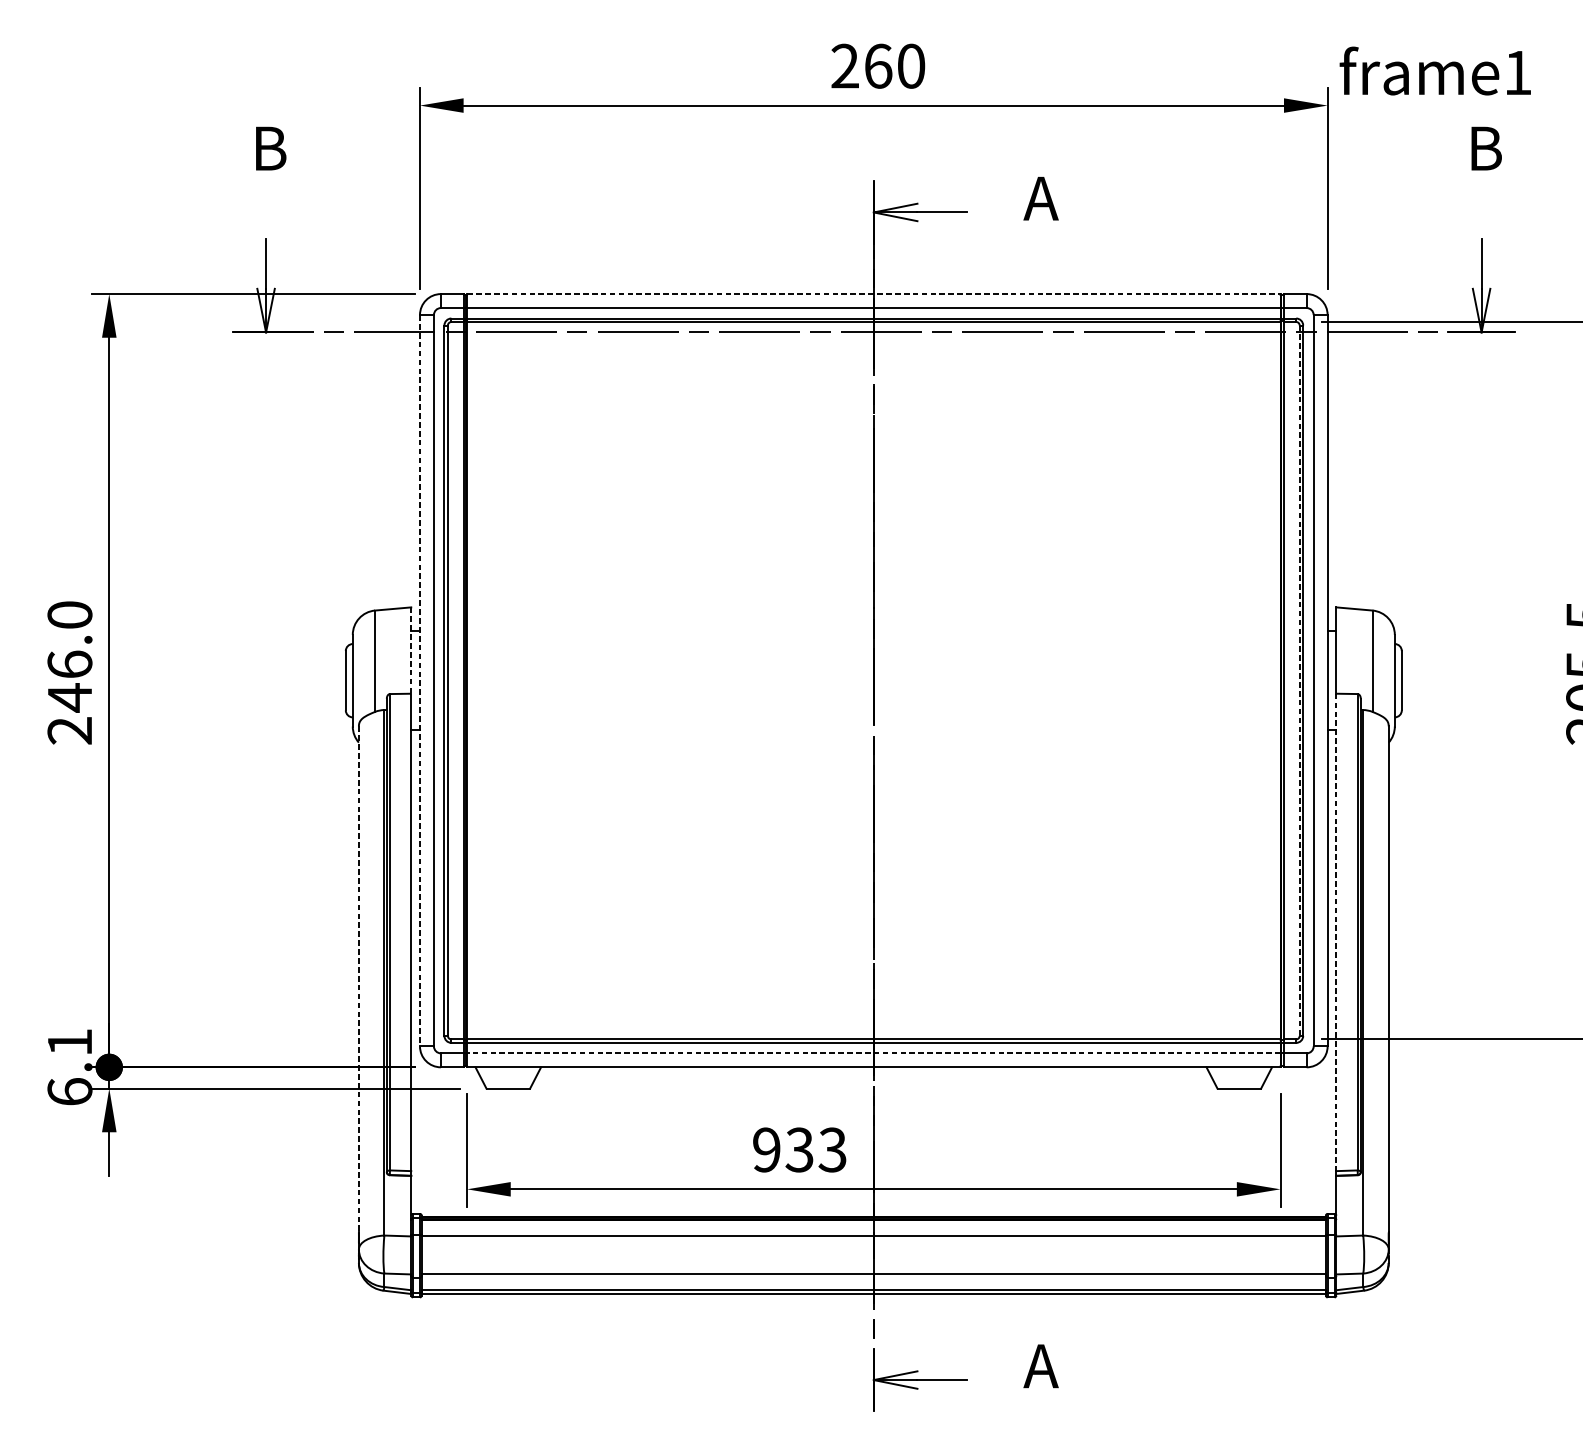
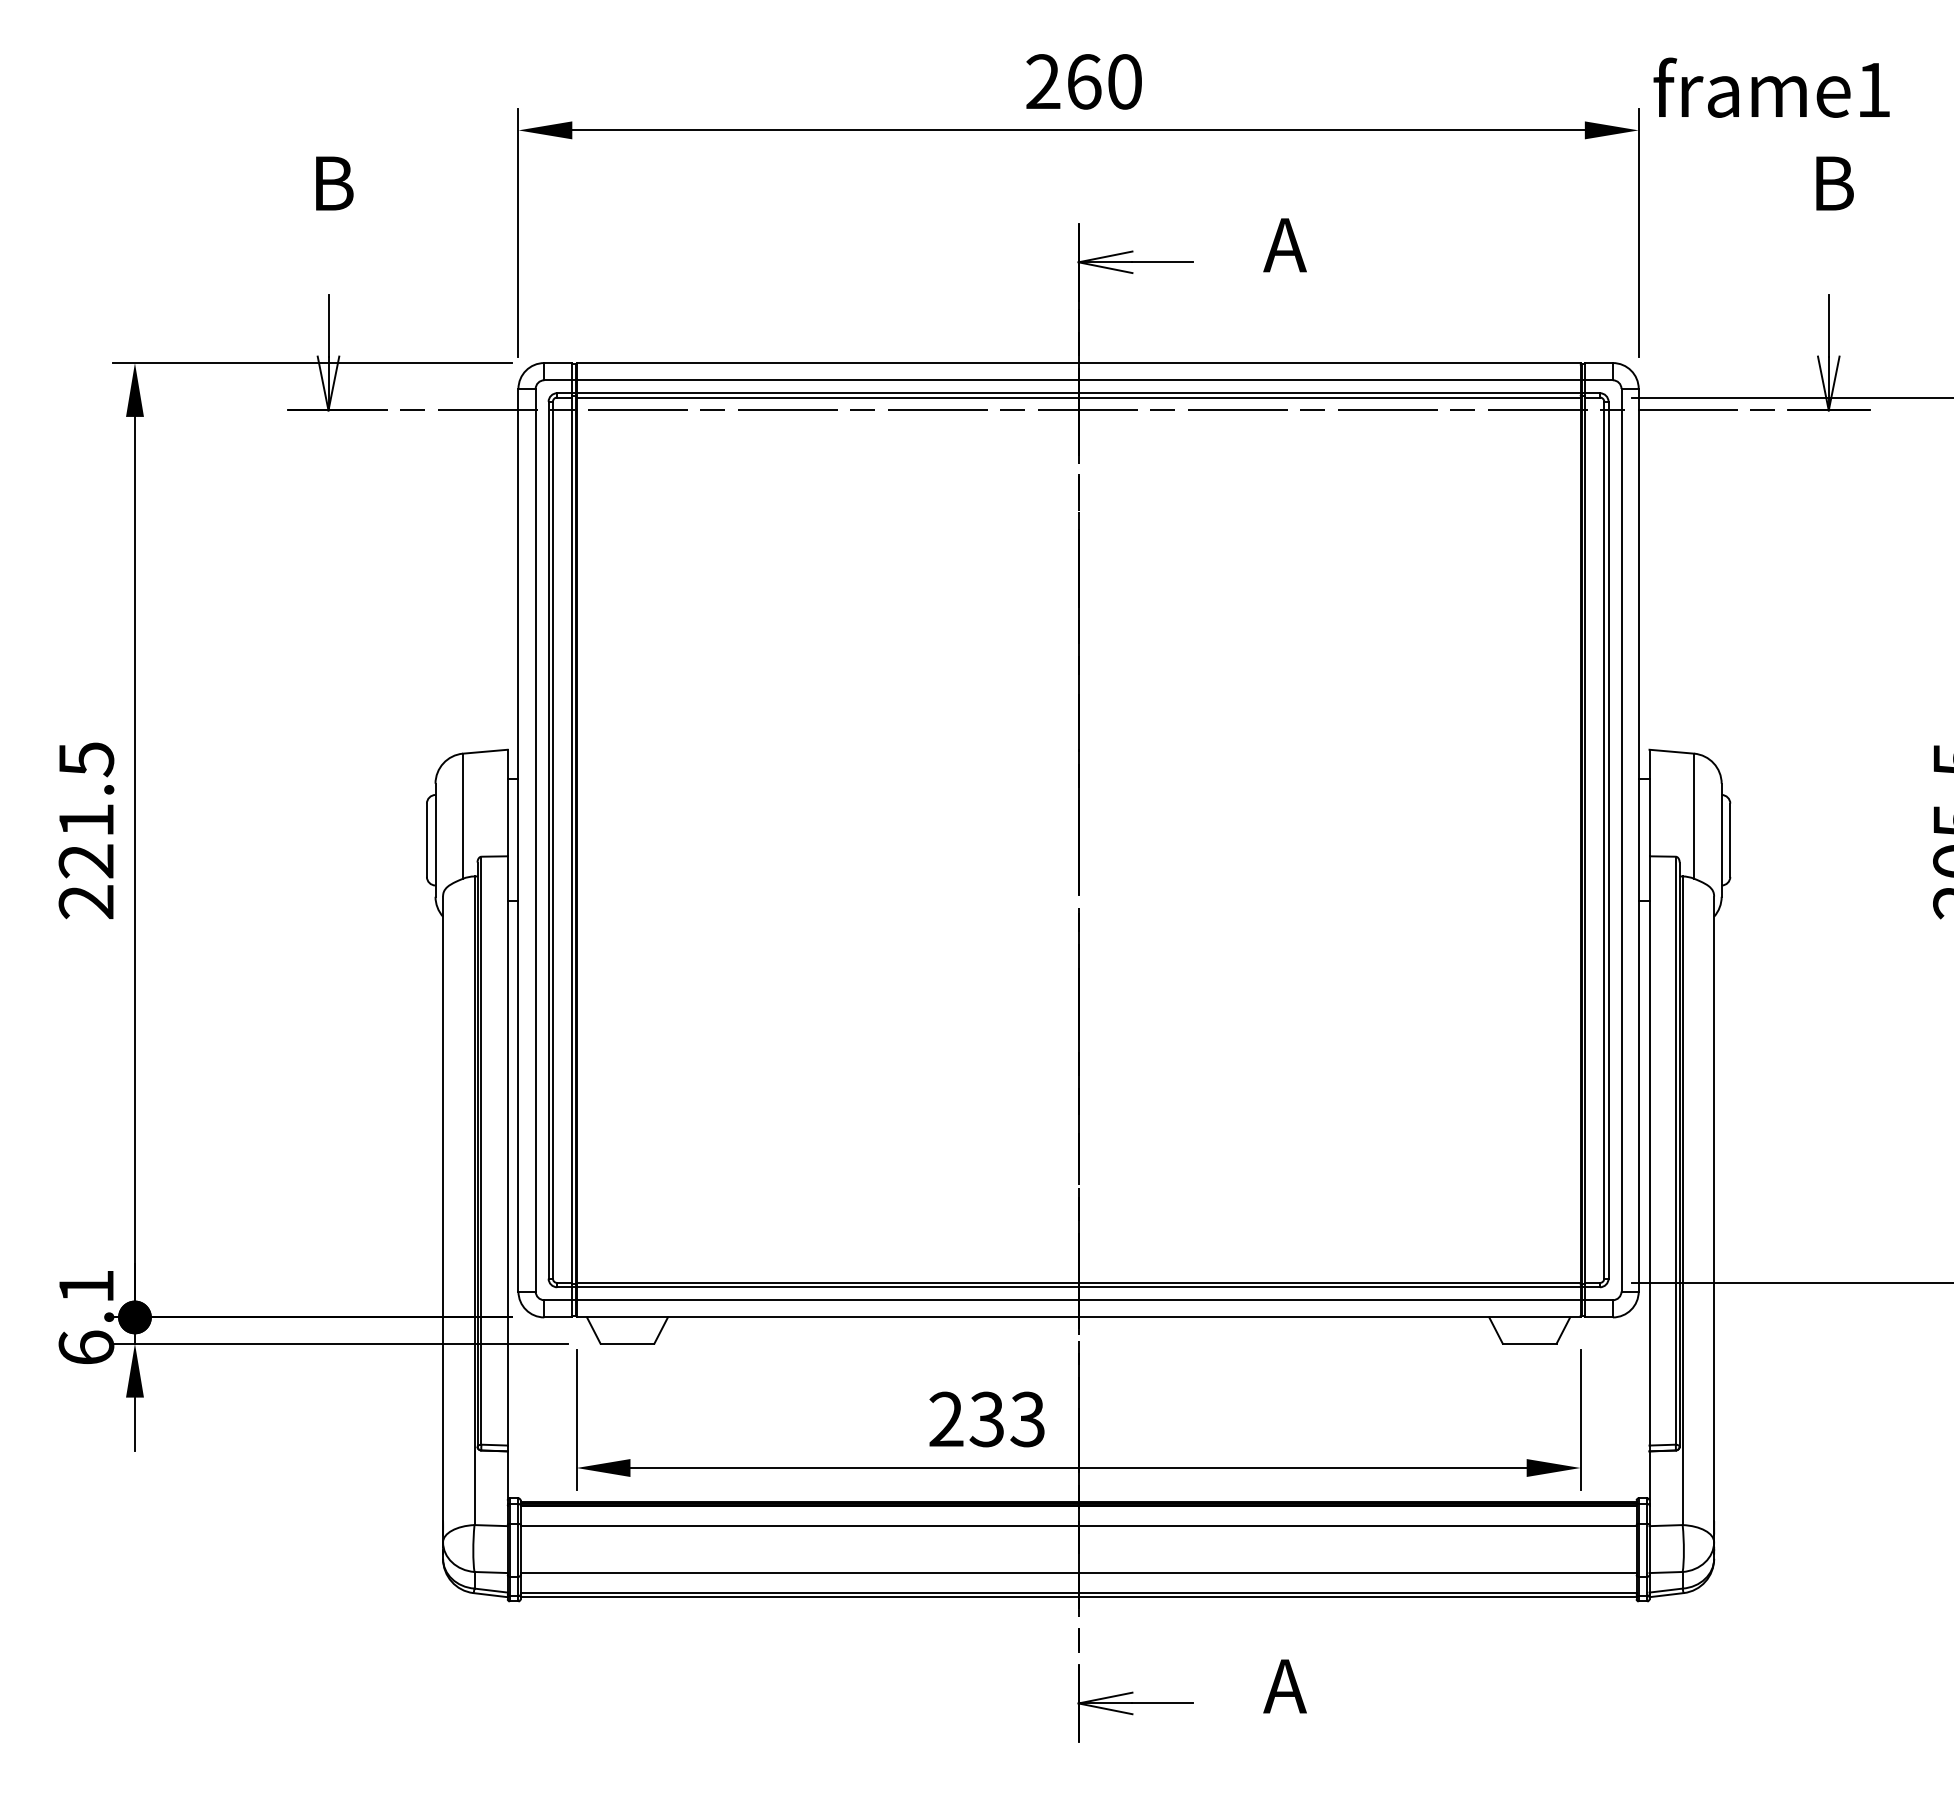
line: (873, 294) -> (1078, 363), dashed -> solid
line: (411, 650) -> (507, 803), dashed -> solid
text: (70, 656) -> (86, 810), 246.0 -> 221.5
line: (420, 680) -> (518, 840), dashed -> solid
line: (1299, 680) -> (1604, 840), dashed -> solid
line: (1336, 932) -> (1649, 1150), dashed -> solid
line: (359, 979) -> (443, 1209), dashed -> solid
line: (873, 1053) -> (1078, 1300), dashed -> solid
text: (766, 1150) -> (946, 1419), 933 -> 233

